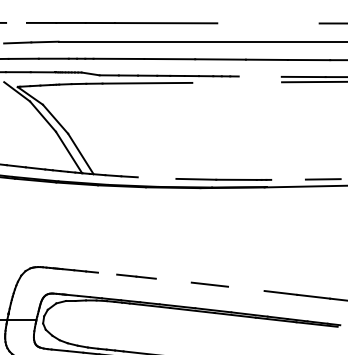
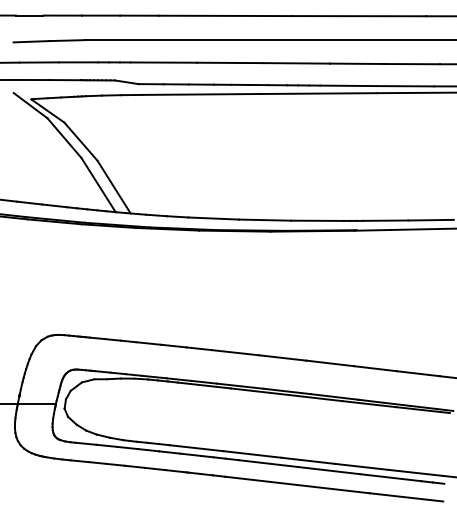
line: (16, 22) -> (29, 15), added
line: (268, 23) -> (359, 16), added
line: (260, 76) -> (348, 85), added
line: (237, 82) -> (318, 93), added
line: (156, 178) -> (213, 218), added
line: (288, 179) -> (385, 220), added
line: (107, 273) -> (148, 343), added
line: (173, 280) -> (235, 352), added
line: (246, 288) -> (330, 363), added

